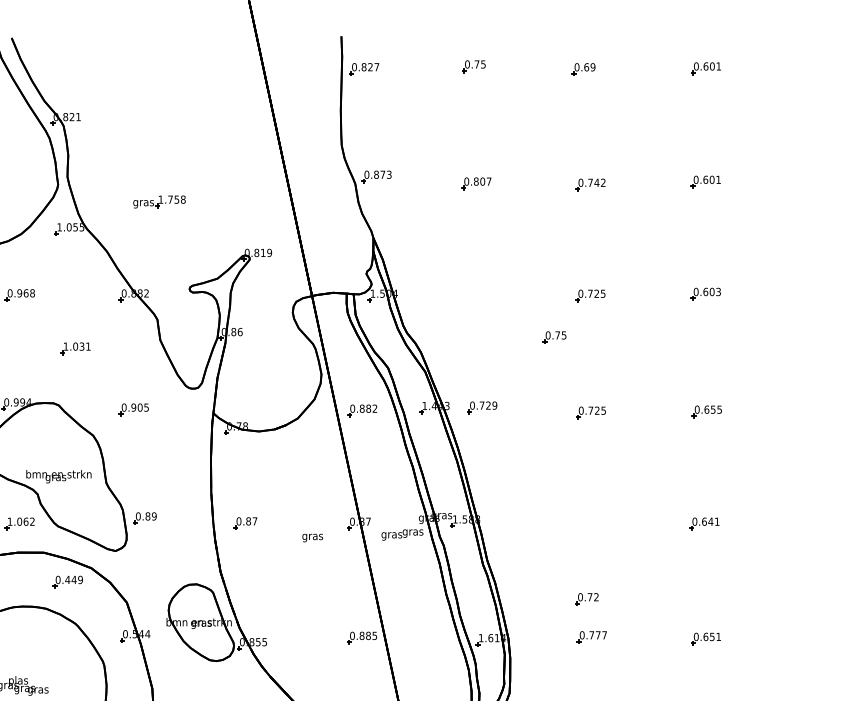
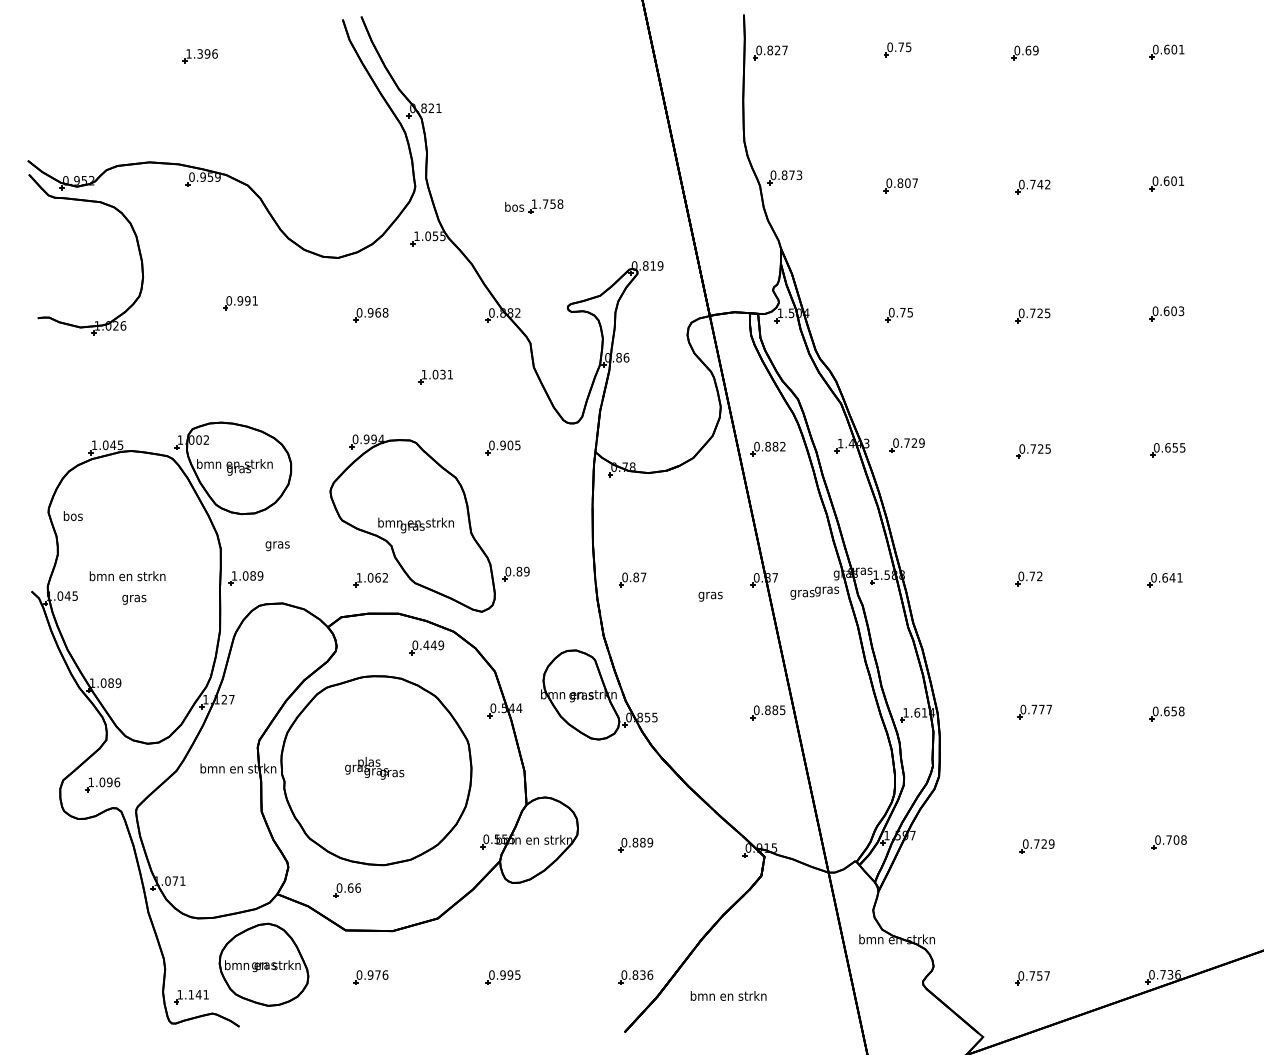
text: (143, 203) -> (514, 208), gras -> bos
part: (553, 337) -> (898, 314), moved
part: (586, 599) -> (1028, 578), moved
text: (718, 636) -> (1181, 711), 0.651 -> 0.658

